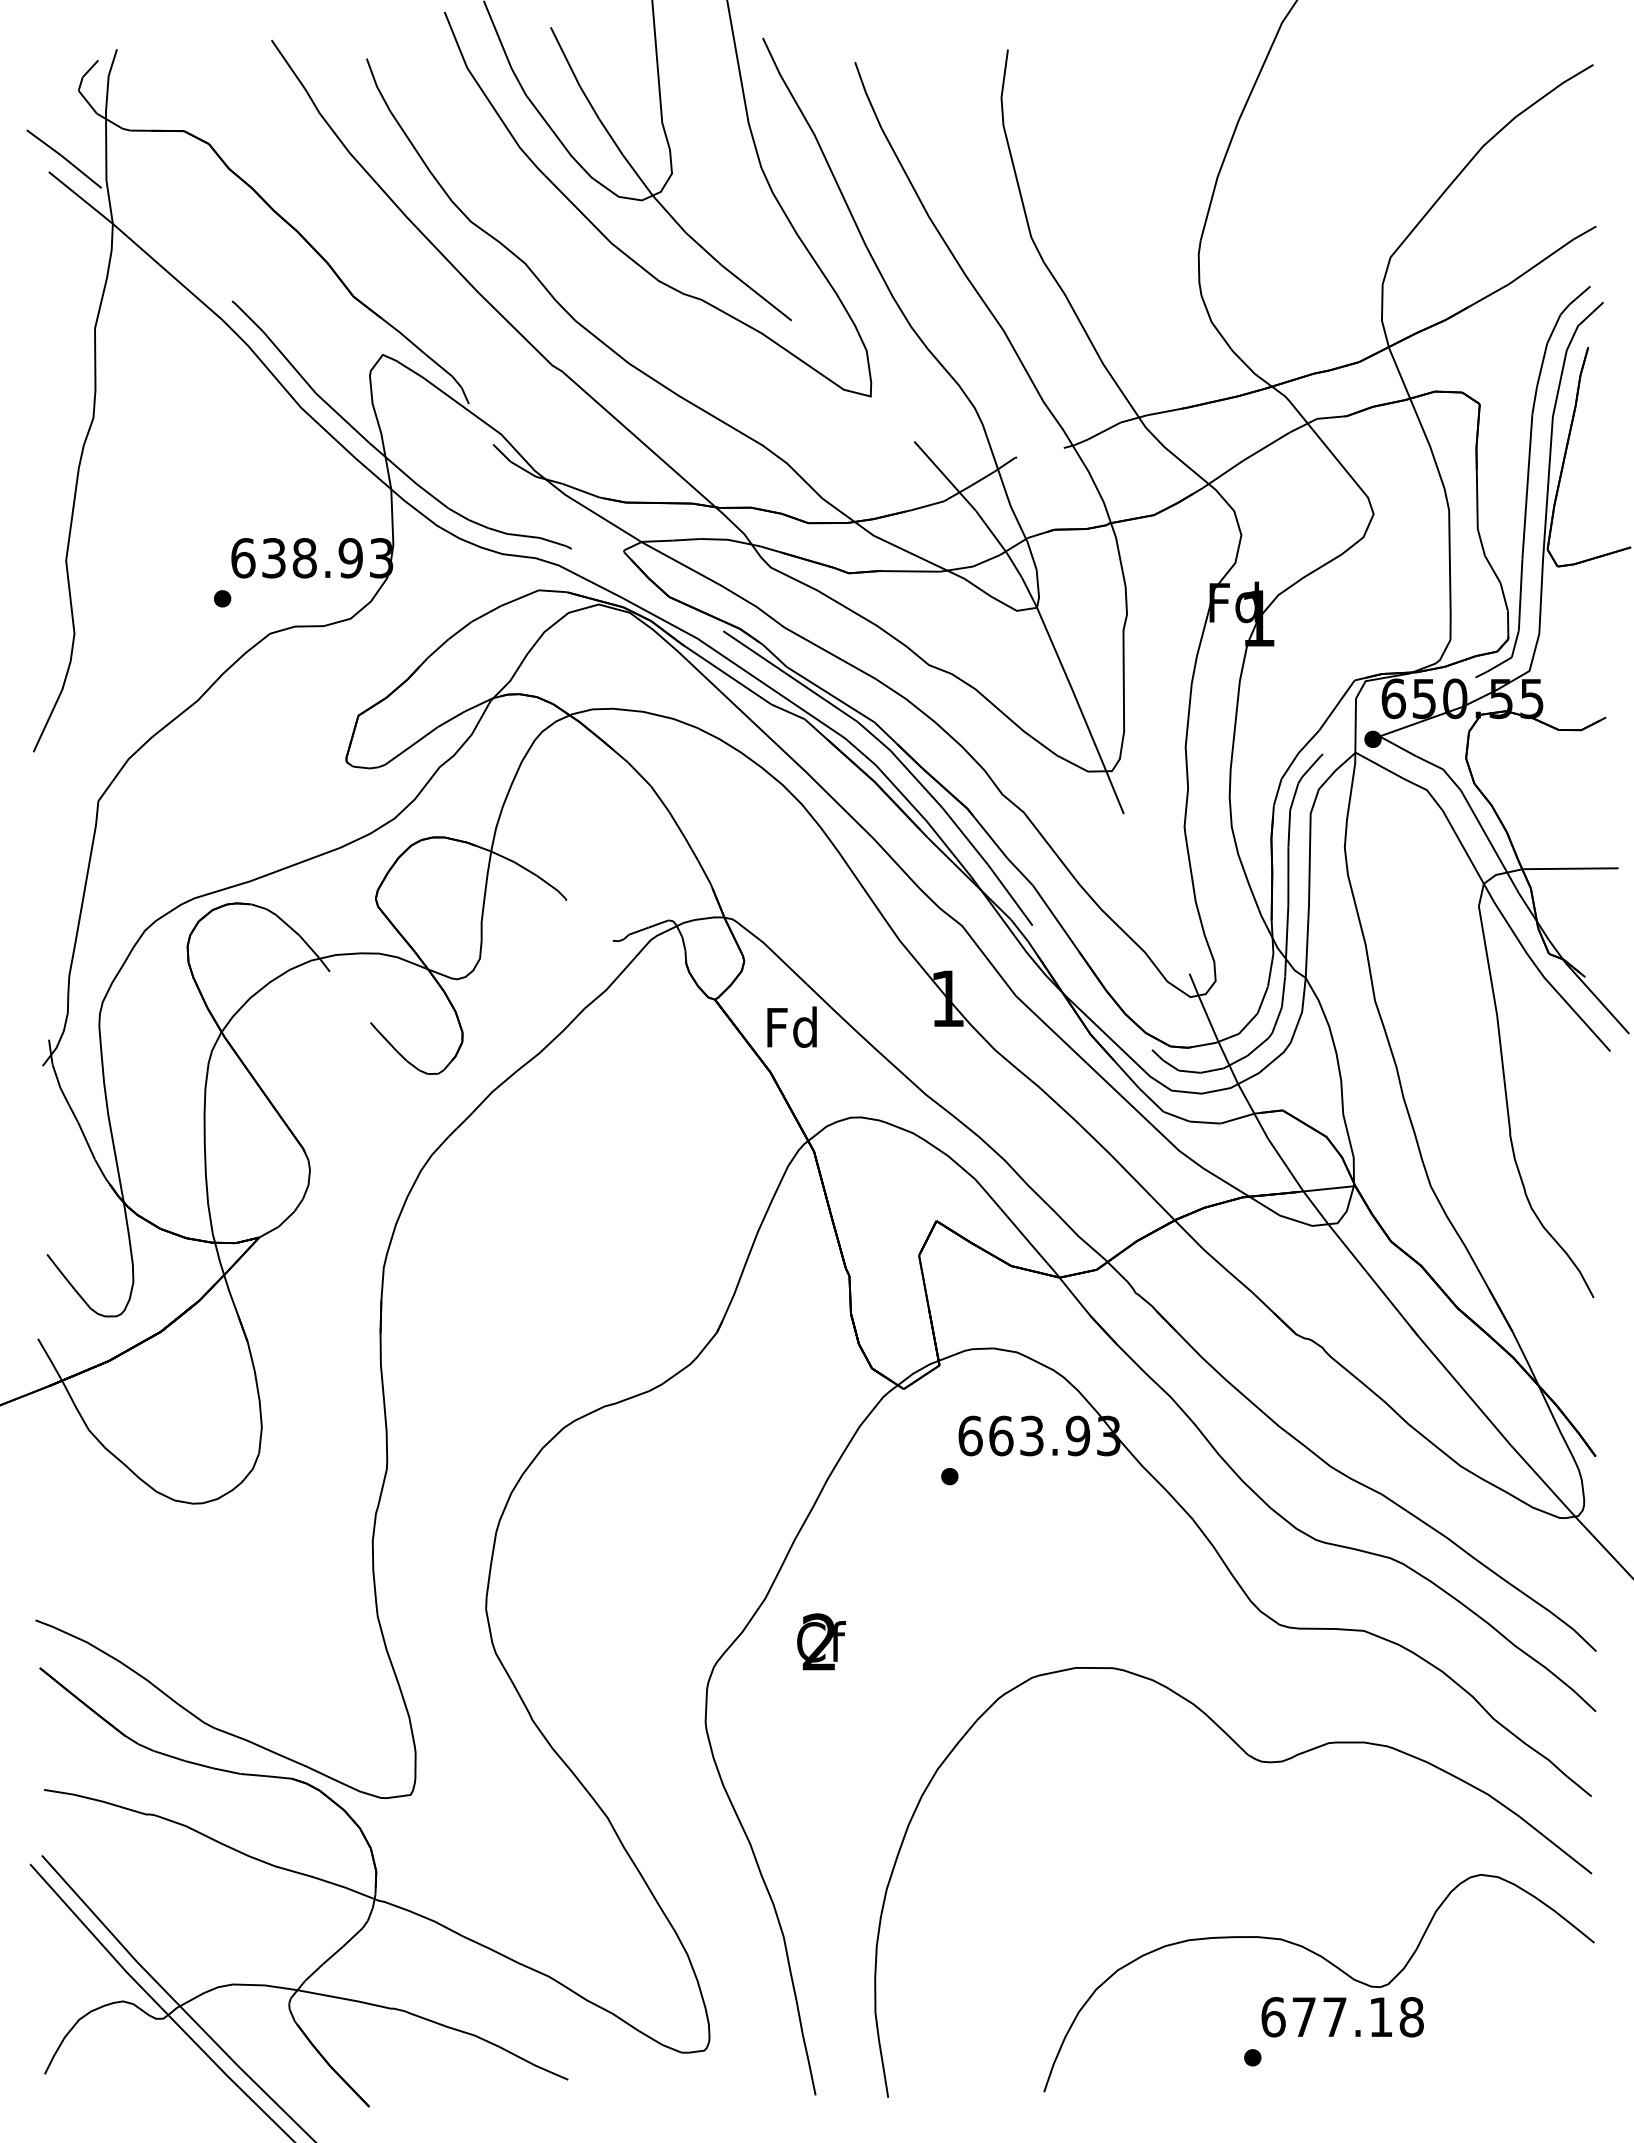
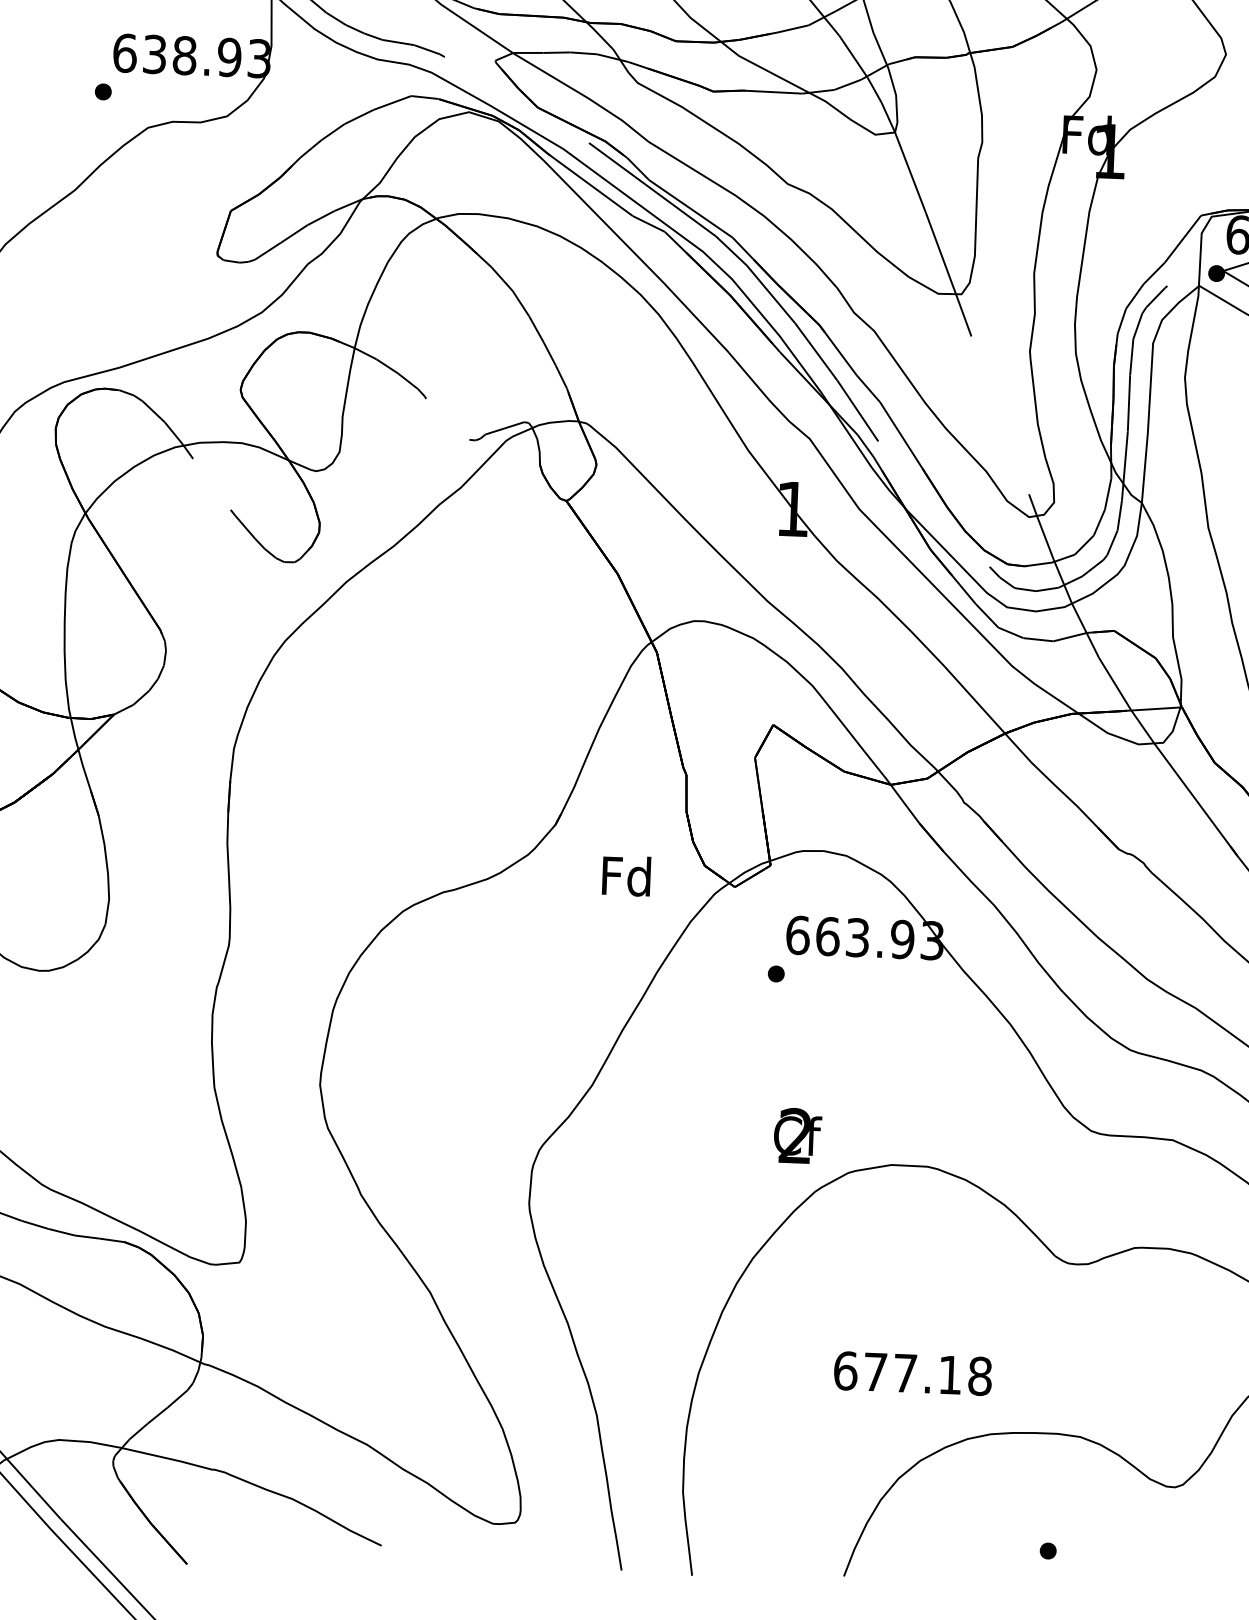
text: (791, 1026) -> (626, 875), moved
text: (821, 1641) -> (797, 1135), moved
text: (1342, 2017) -> (912, 1373), moved

